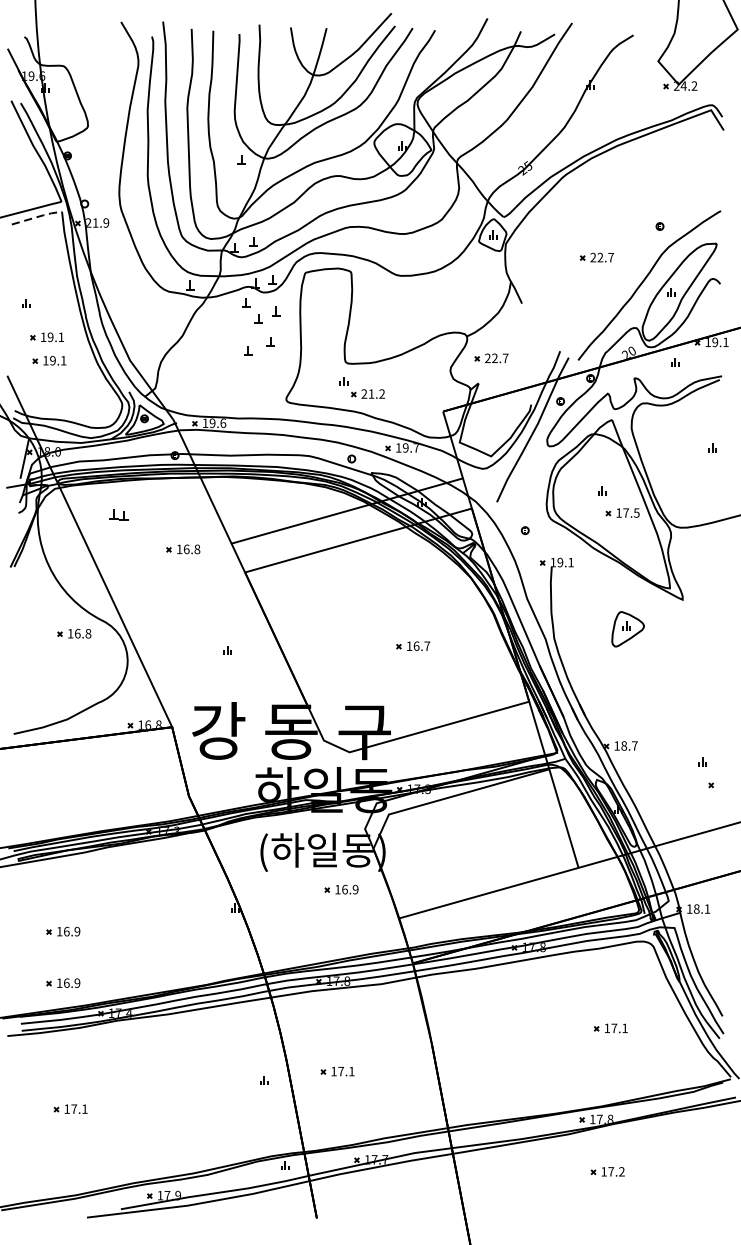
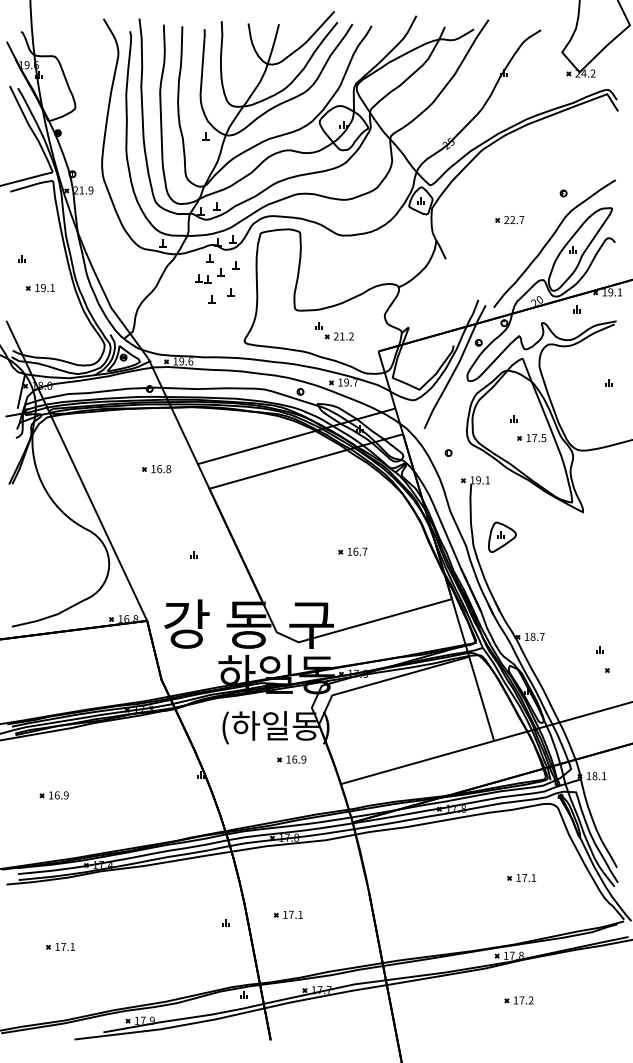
line: (38, 216) -> (33, 184), dashed -> solid
part: (491, 358) -> (419, 306), removed
part: (49, 361) -> (42, 308), removed
part: (362, 388) -> (334, 331), moved
part: (118, 514) -> (203, 278), moved
part: (628, 628) -> (502, 536), moved
part: (74, 634) -> (63, 541), removed
part: (62, 983) -> (53, 839), removed

